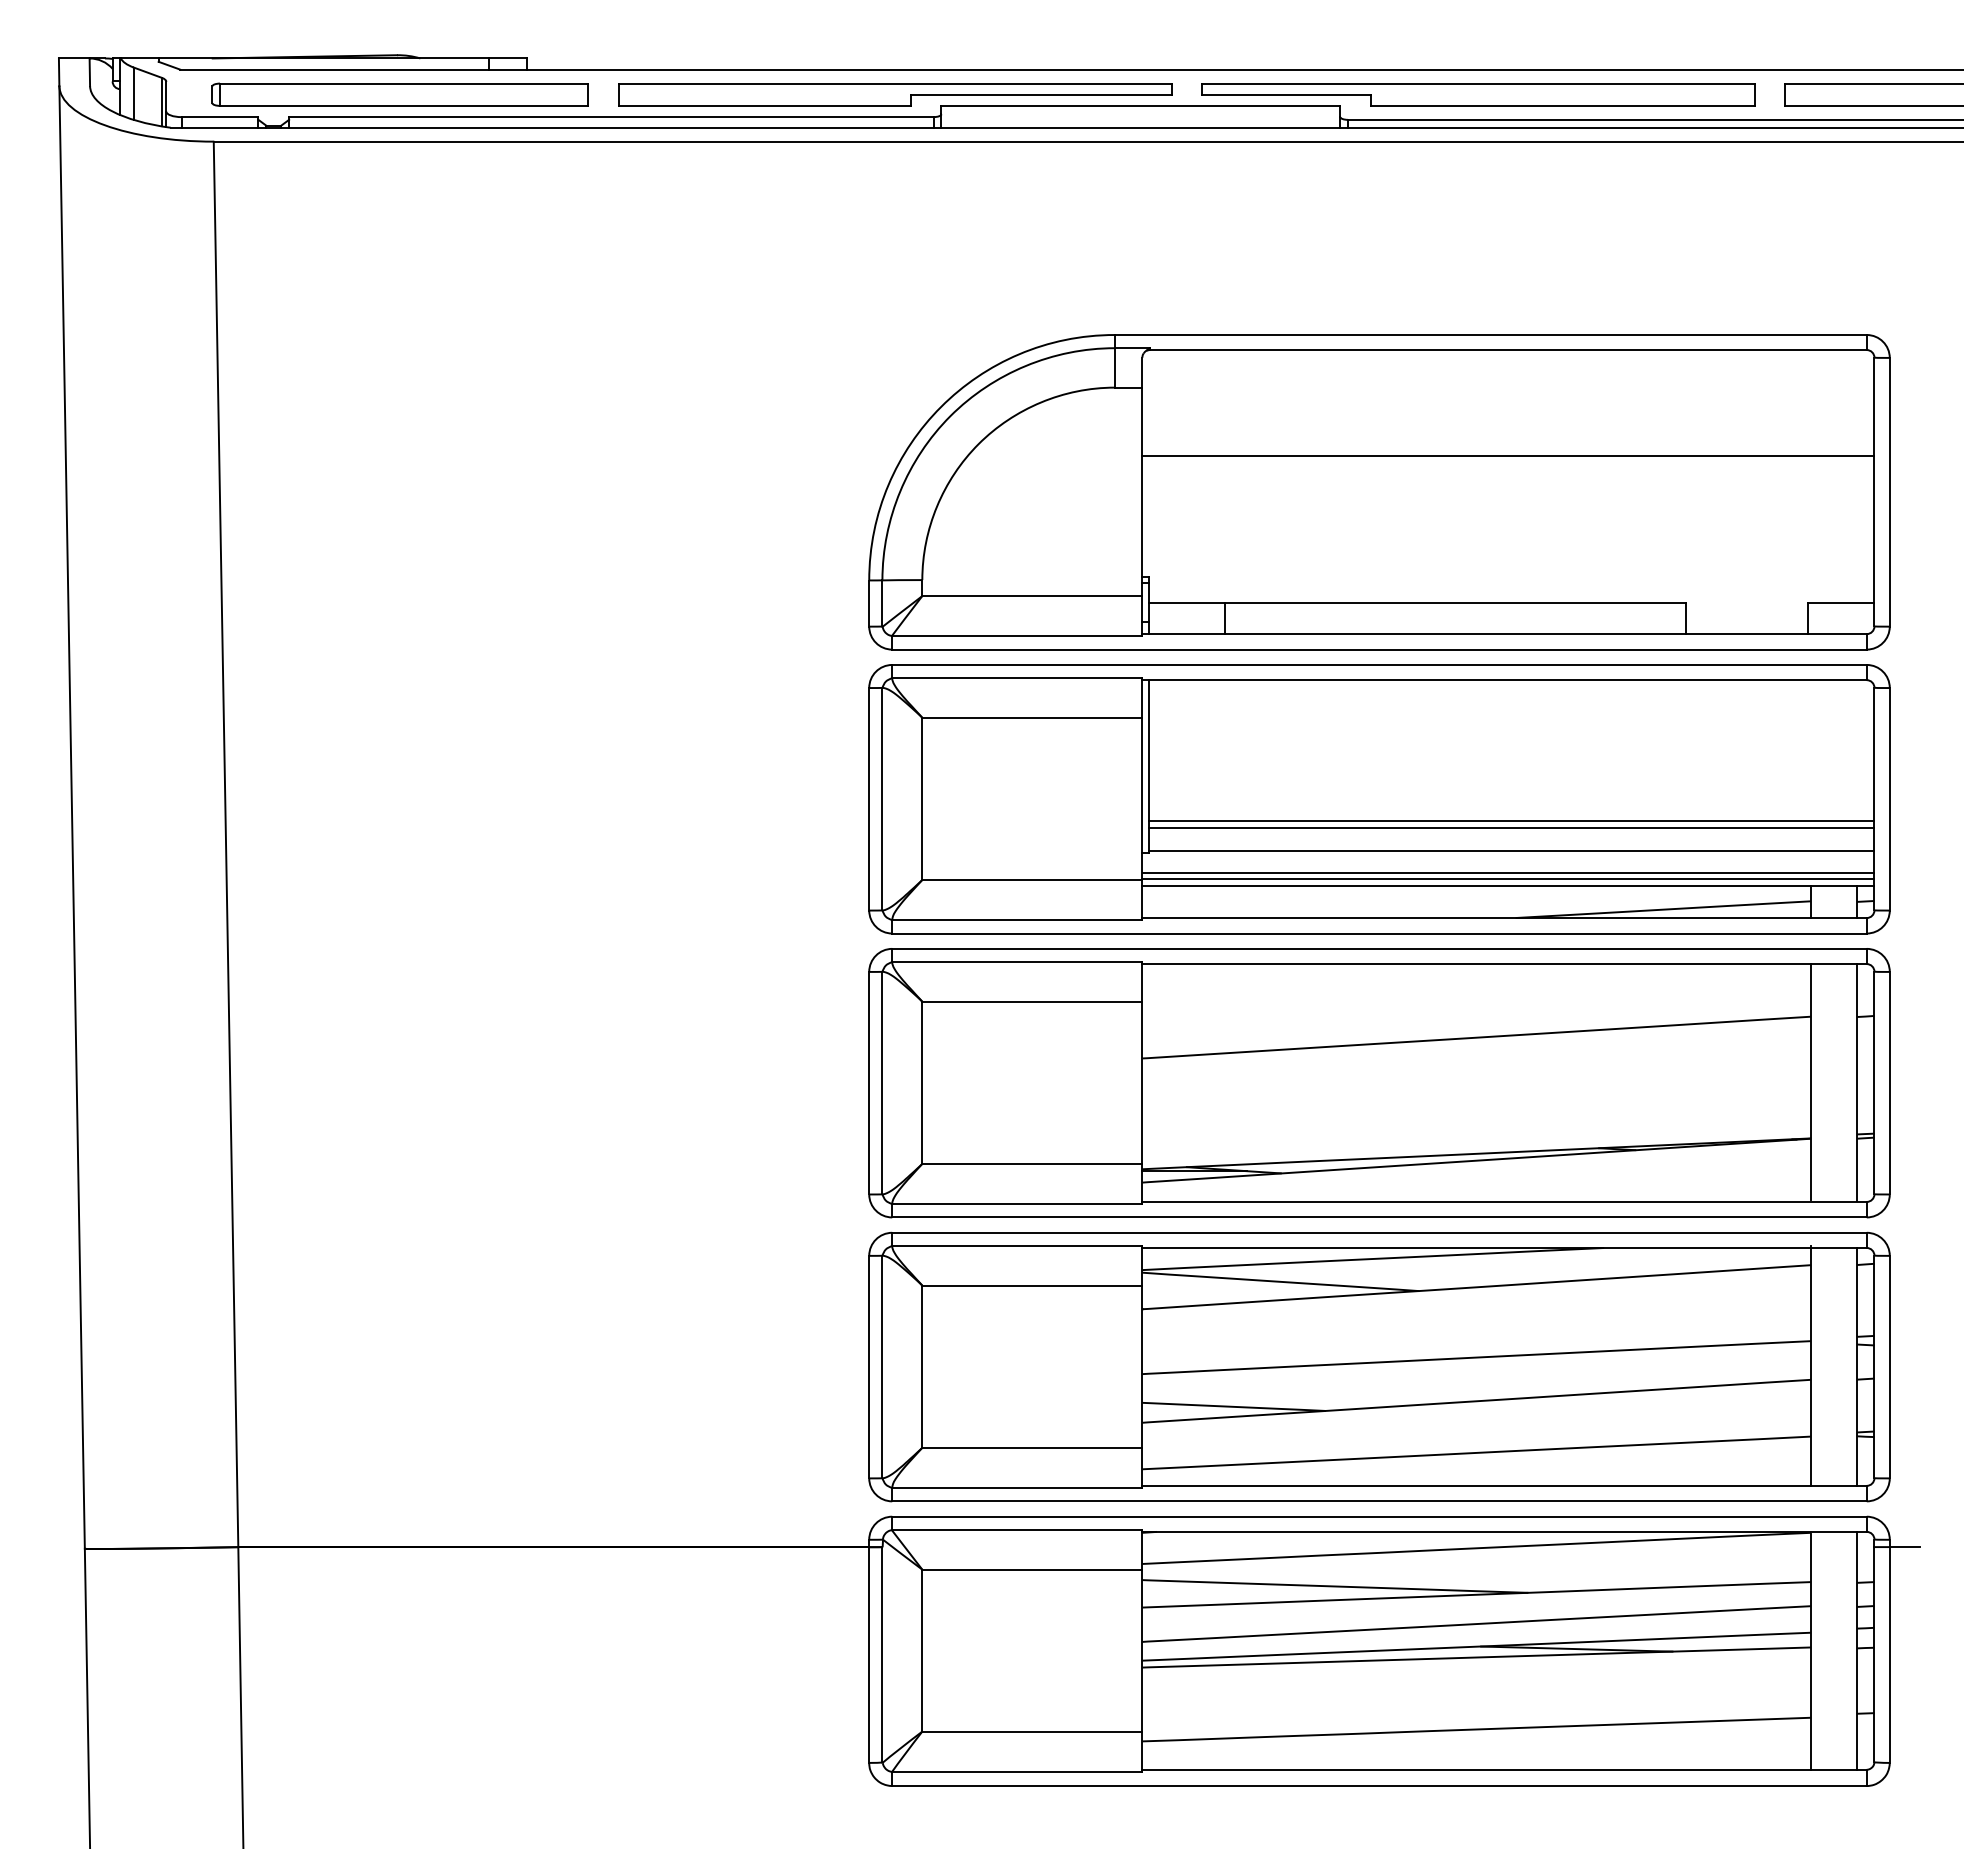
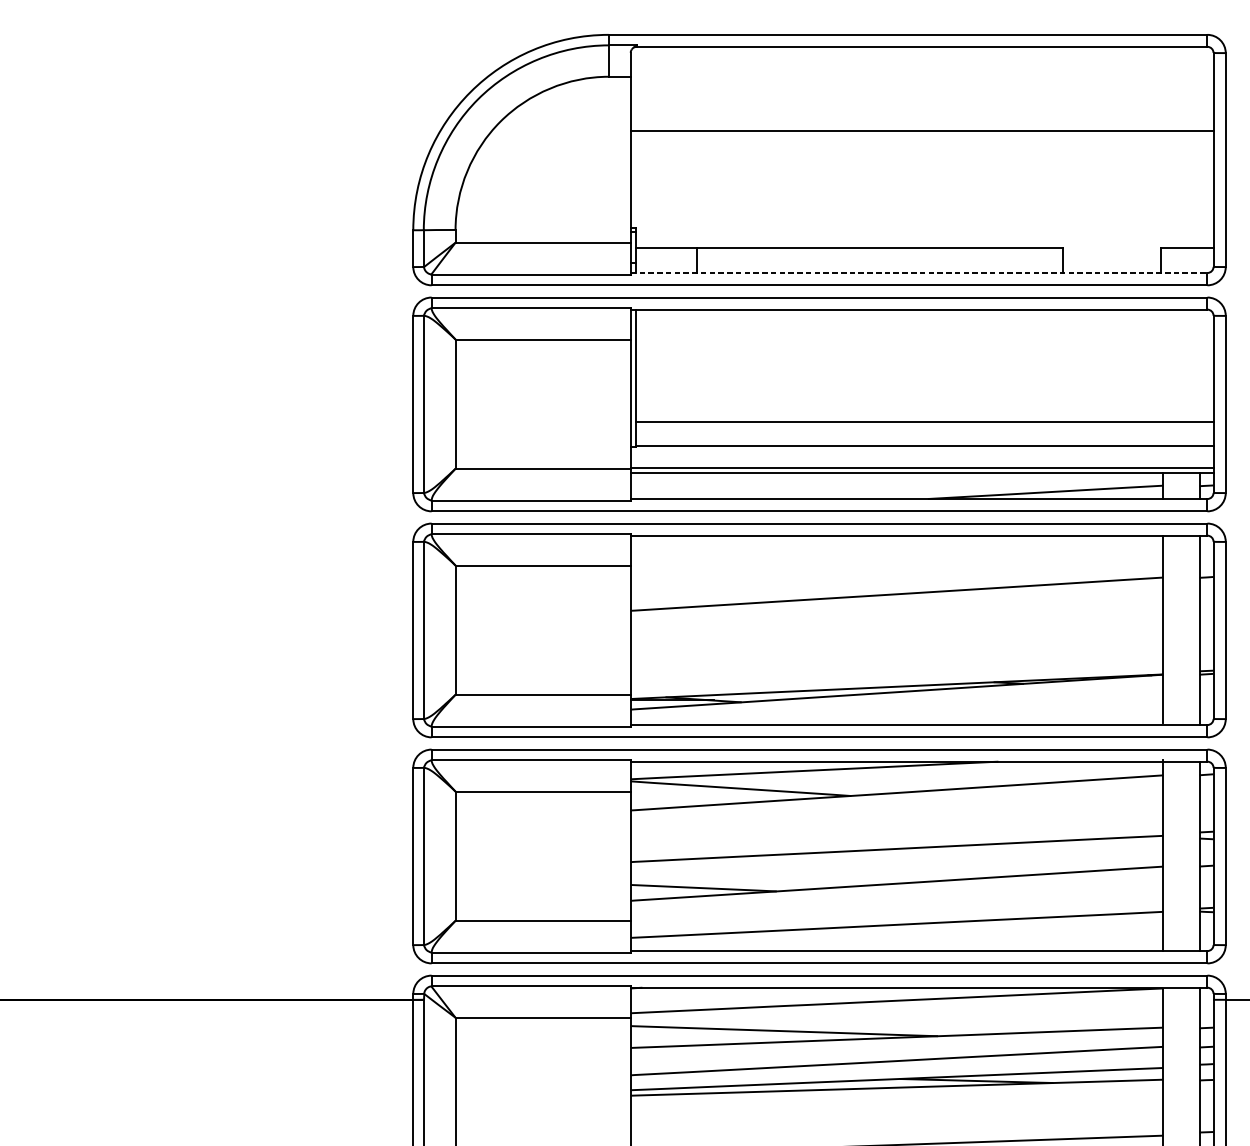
line: (1505, 634) -> (919, 273), solid -> dashed
line: (1511, 828) -> (924, 427), removed
line: (1508, 872) -> (922, 462), removed

